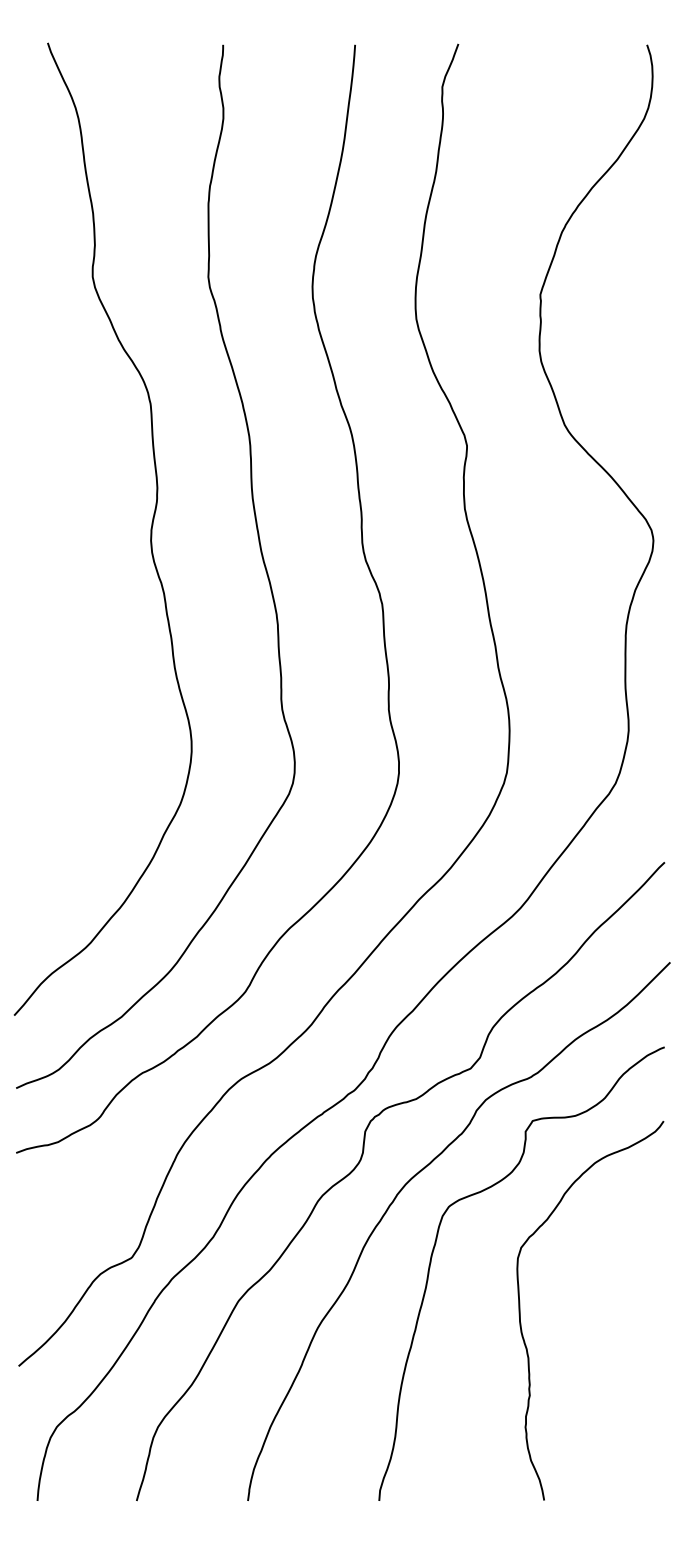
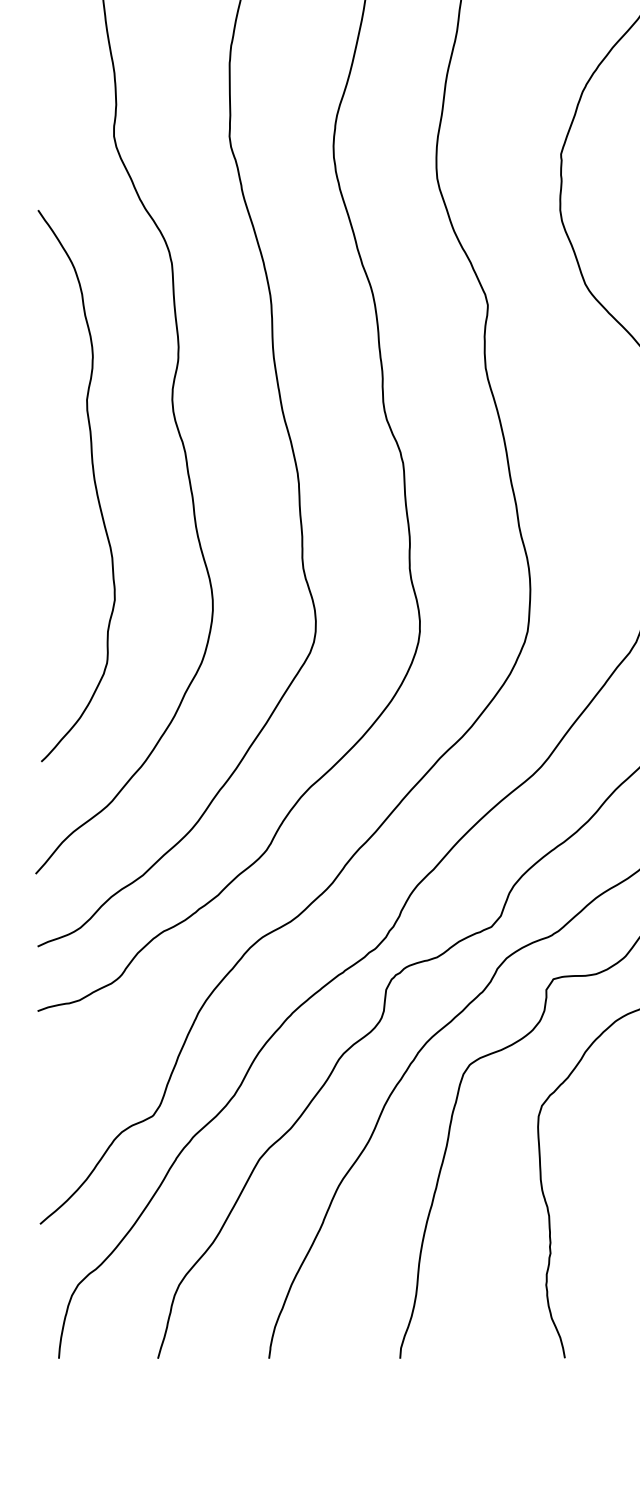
curve: (72, 623) -> (93, 482), added

